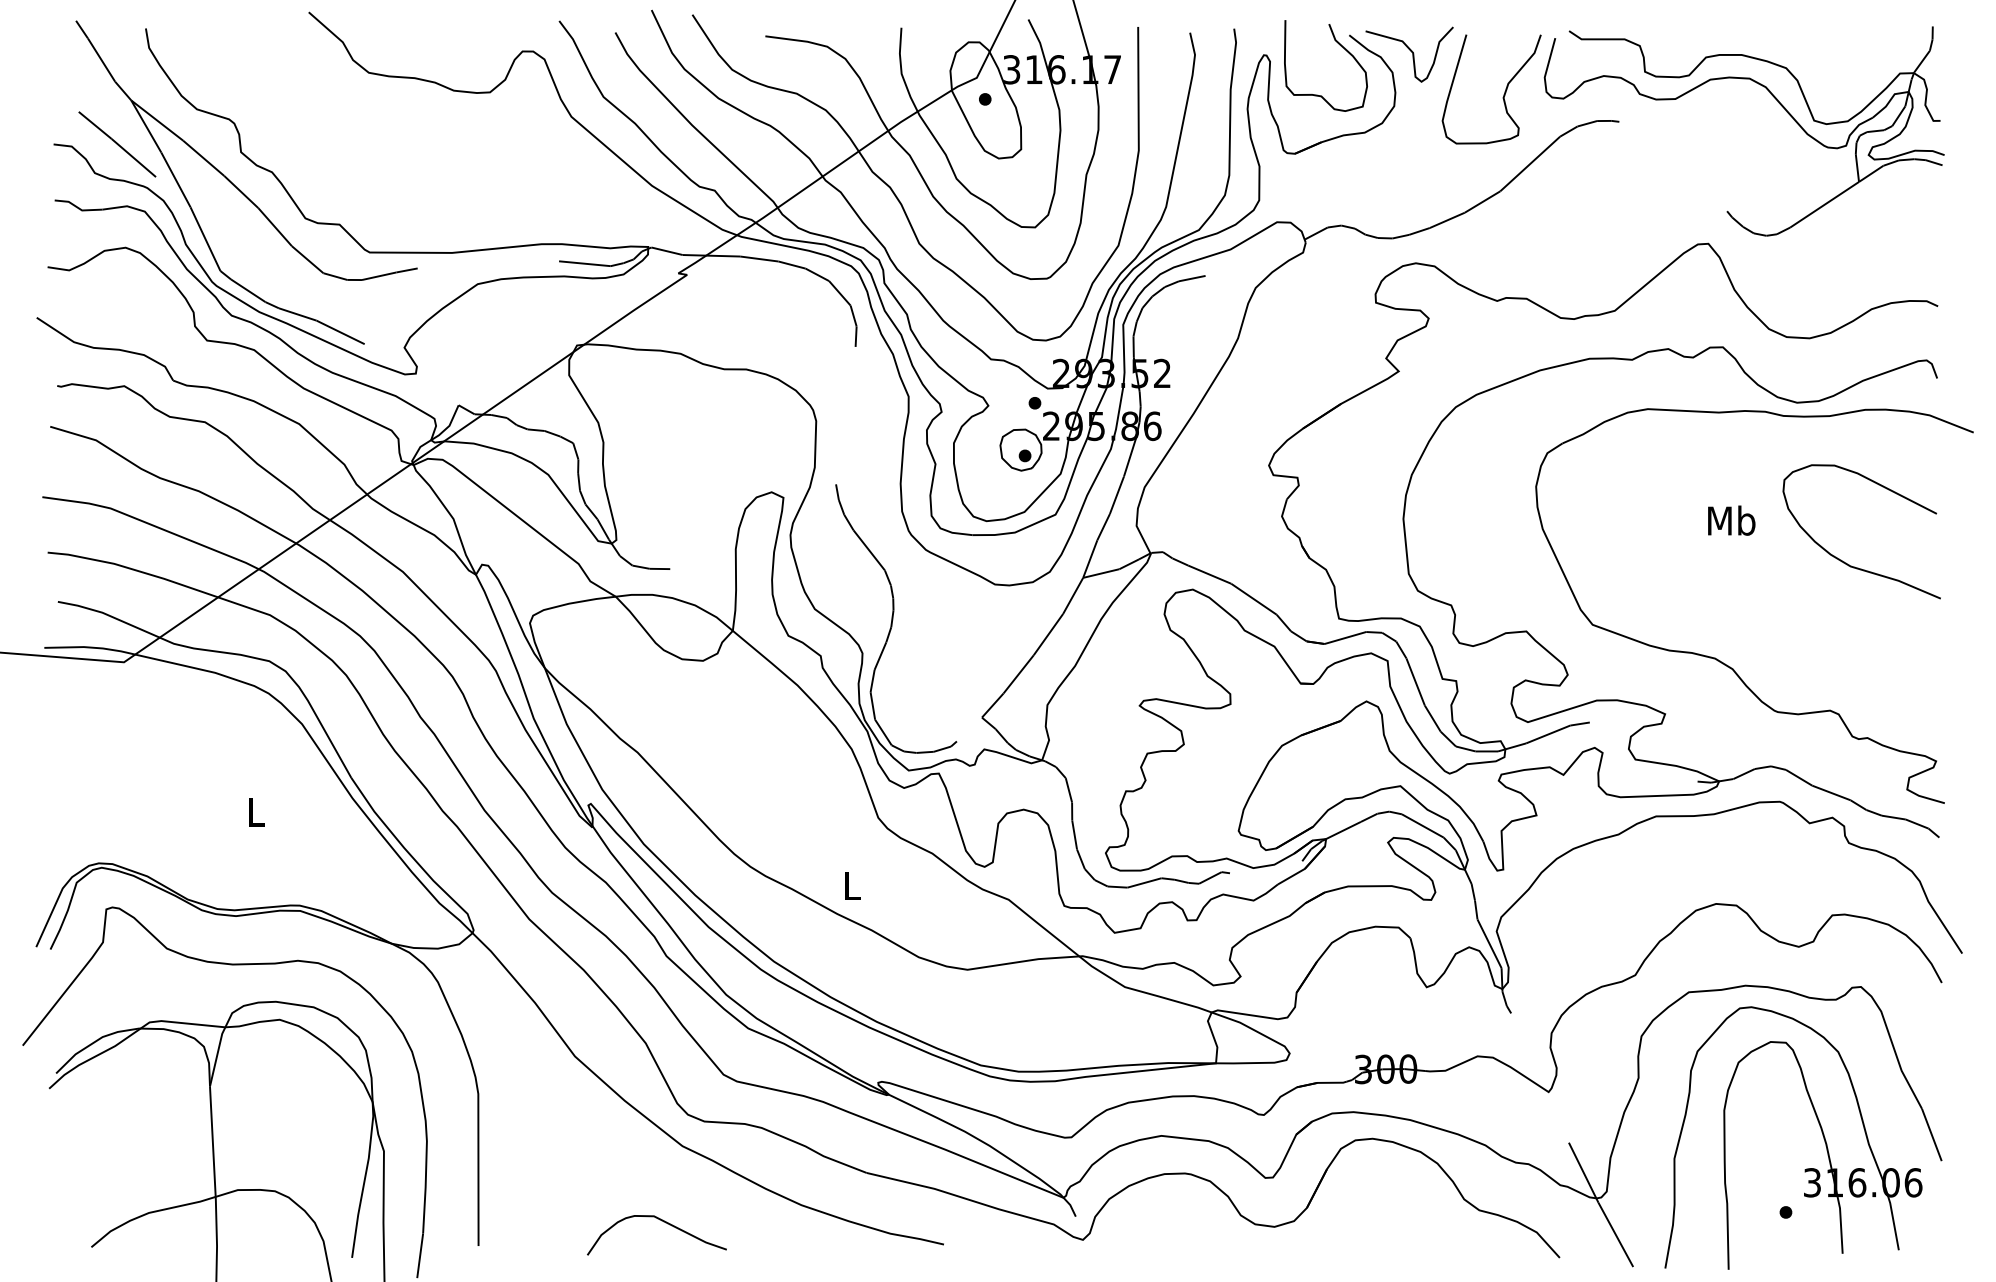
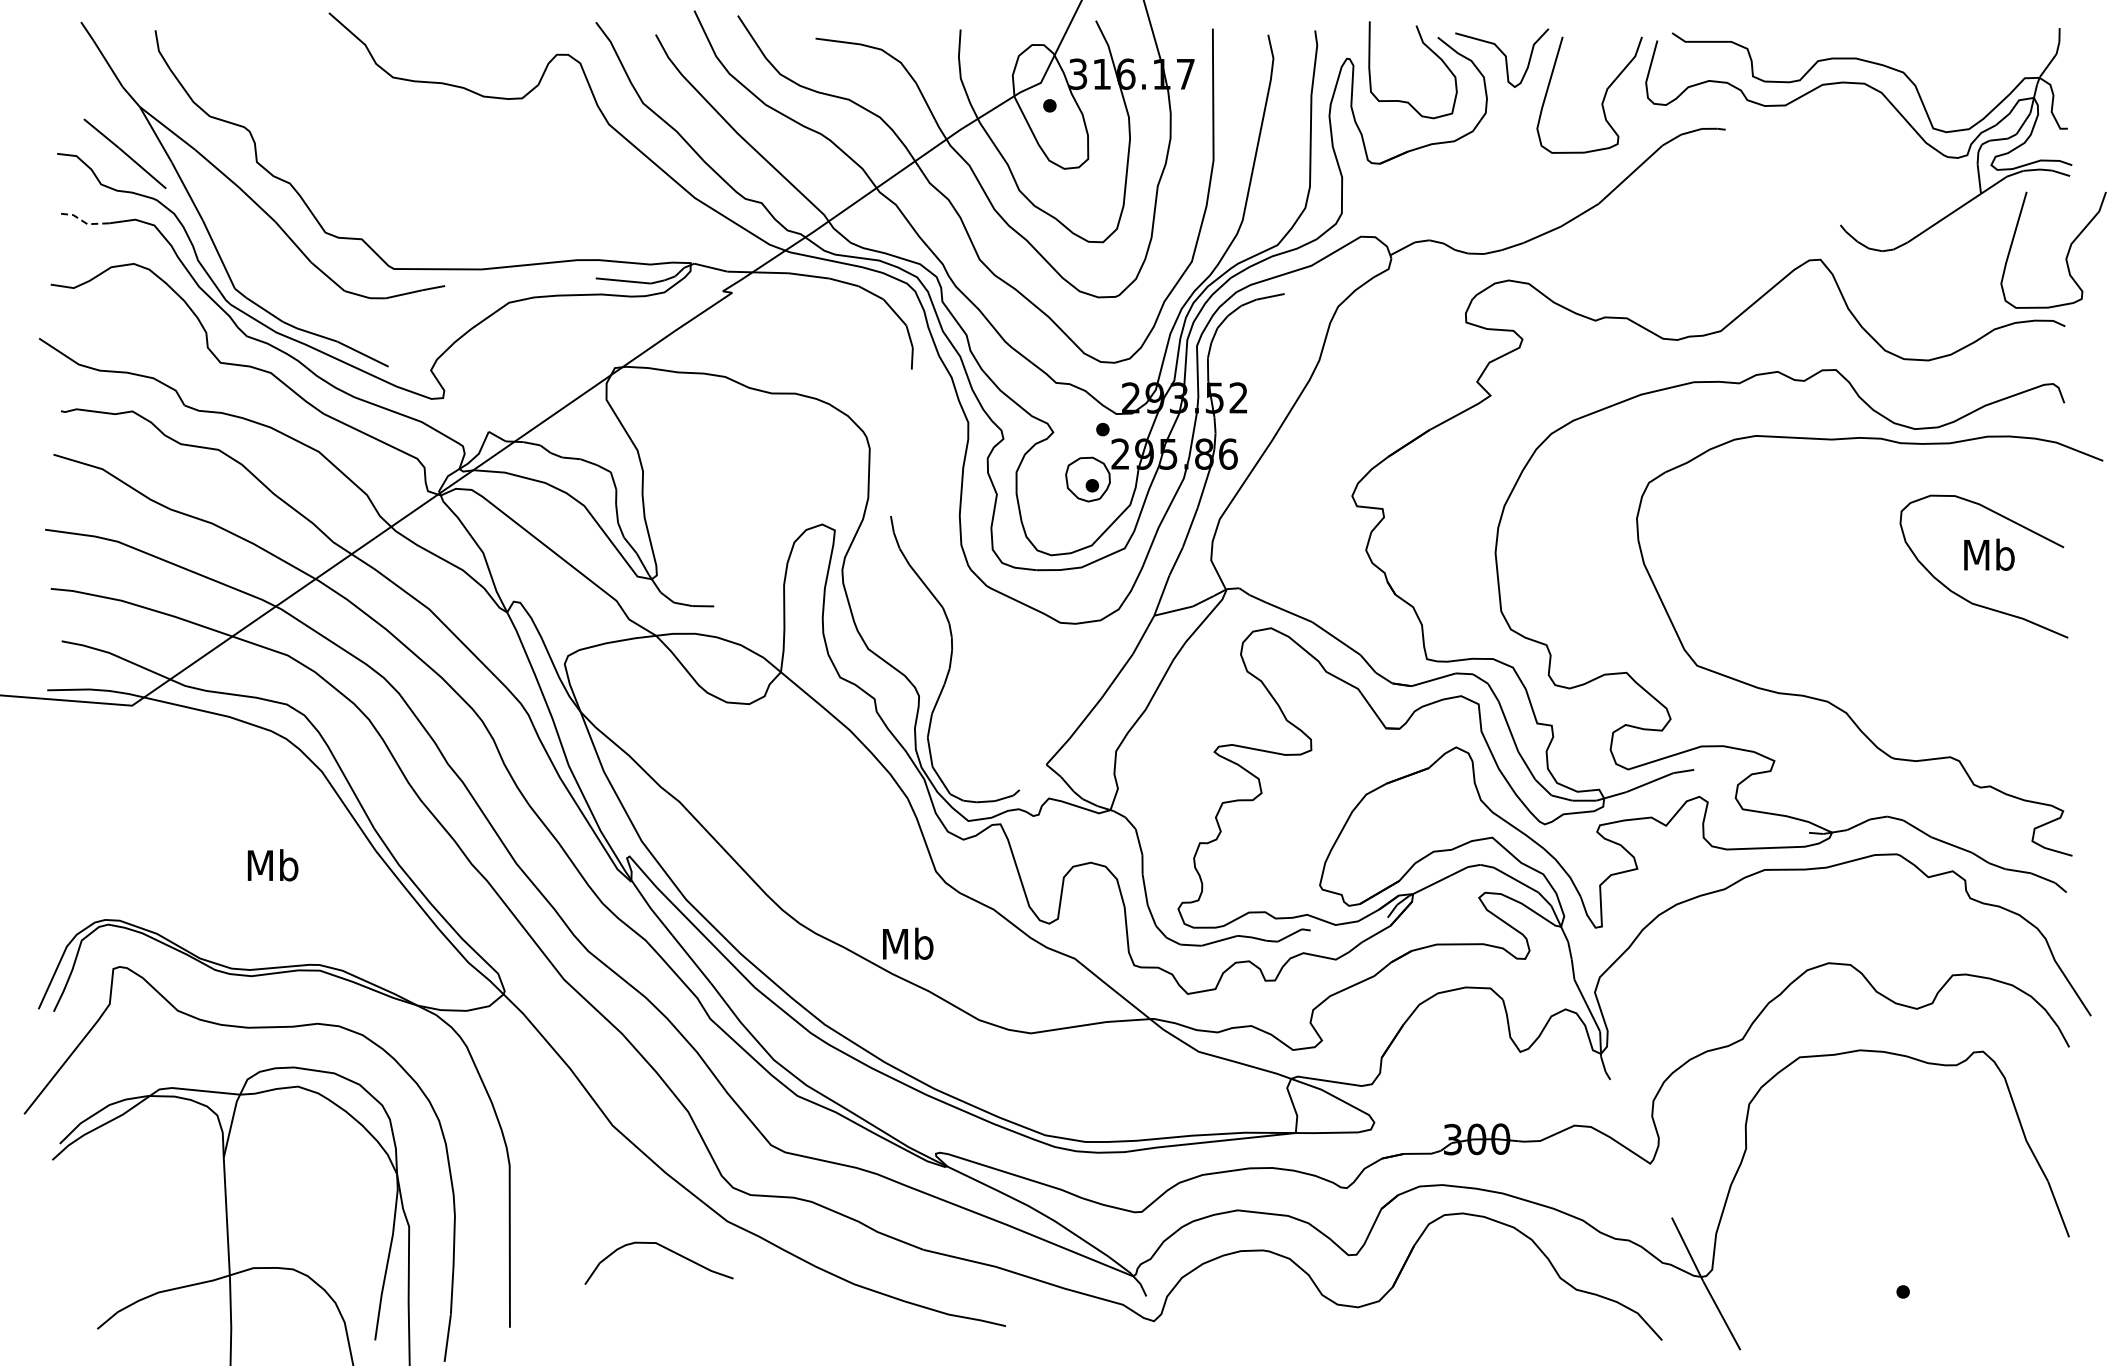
line: (77, 207) -> (82, 221), solid -> dashed
curve: (1939, 238) -> (2066, 254), added
text: (1731, 520) -> (1989, 554), moved
text: (255, 812) -> (272, 865), L -> Mb
text: (852, 885) -> (908, 943), L -> Mb
part: (1820, 1127) -> (1939, 1201), removed
curve: (662, 1221) -> (664, 1248), moved

